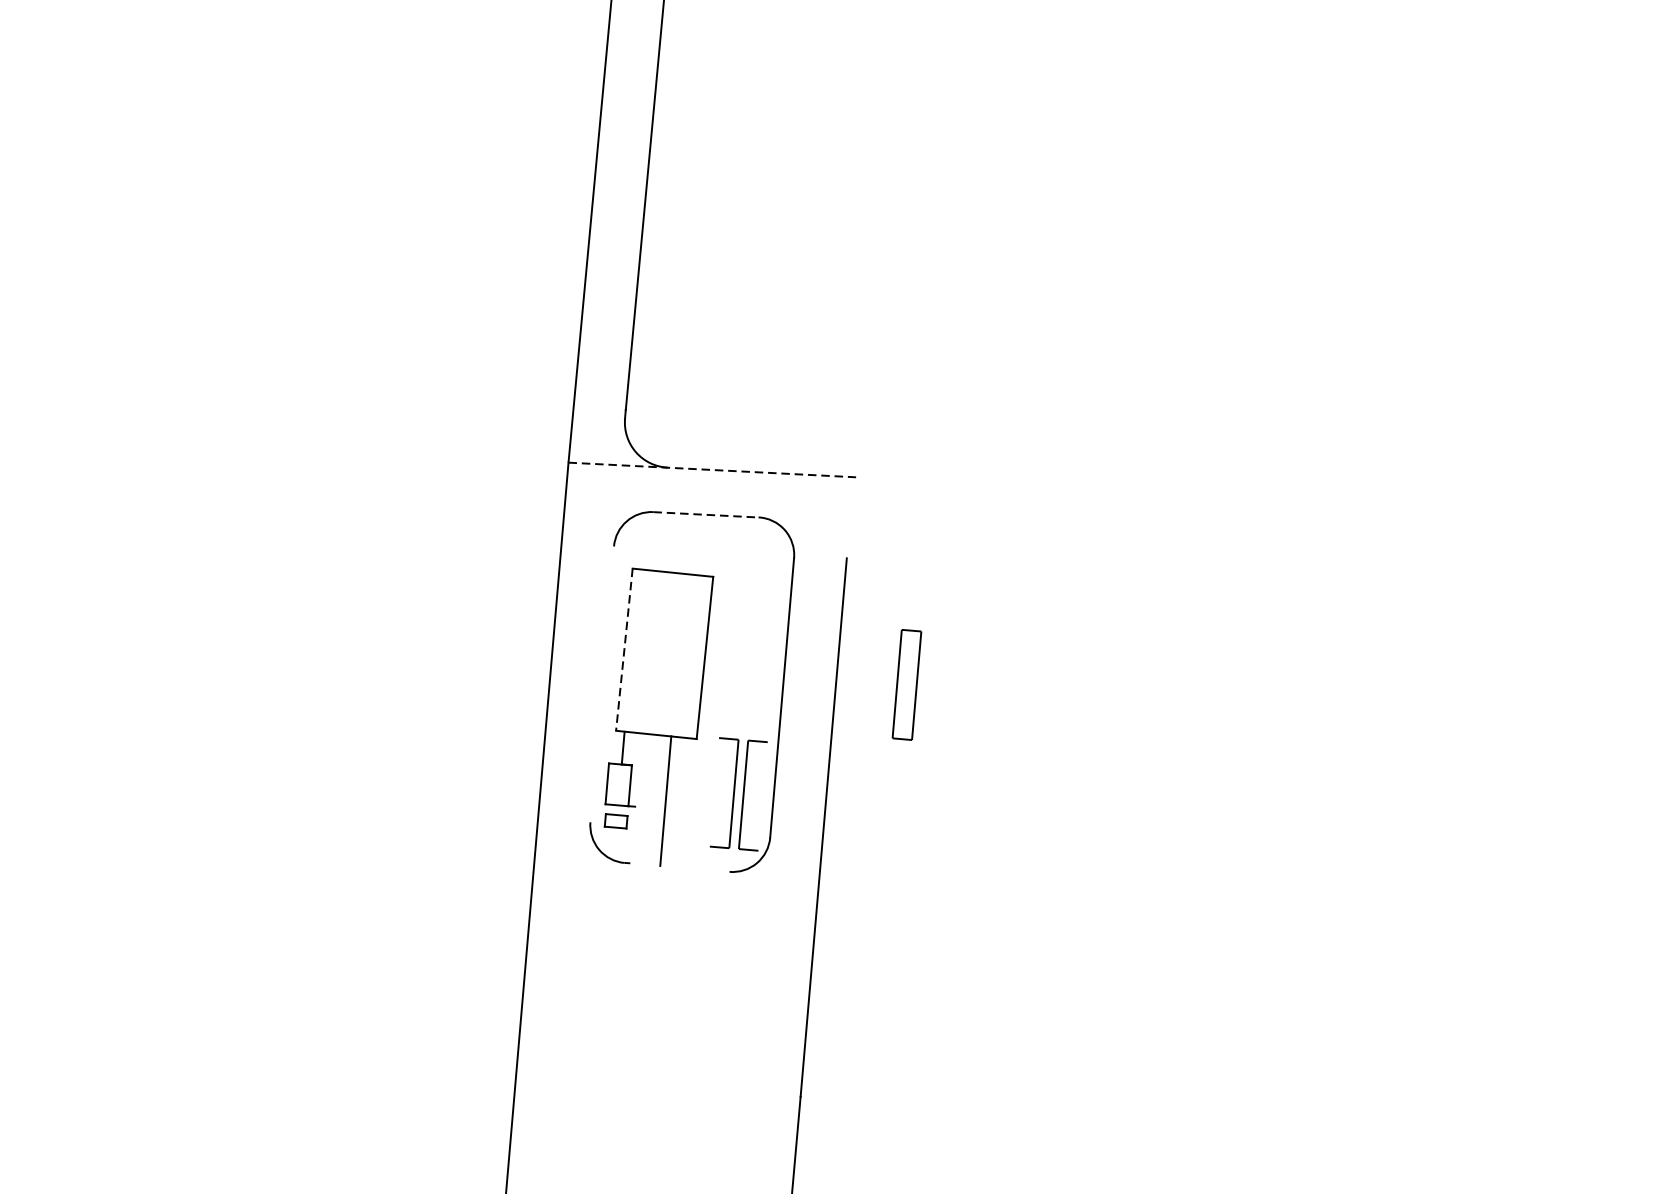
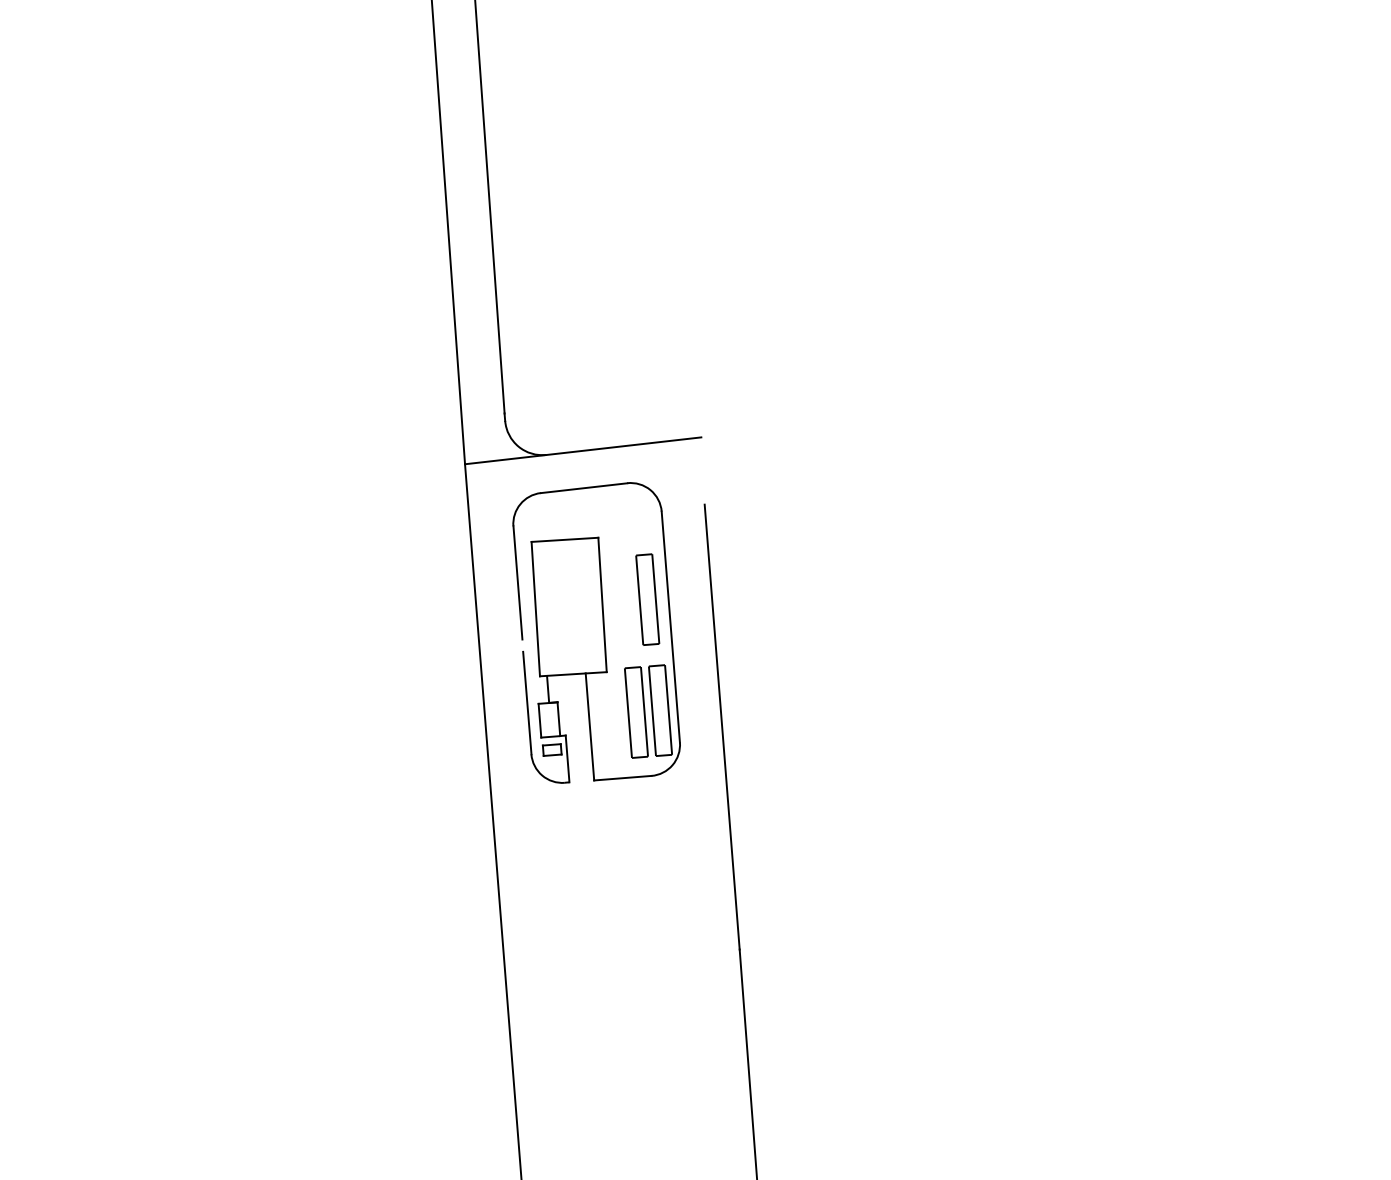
line: (712, 469) -> (583, 450), dashed -> solid
line: (706, 515) -> (584, 488), dashed -> solid
line: (607, 614) -> (517, 582), added
line: (623, 650) -> (535, 609), dashed -> solid
part: (906, 684) -> (647, 599), moved
line: (596, 759) -> (527, 702), added
line: (713, 792) -> (627, 713), added
line: (763, 795) -> (668, 709), added
line: (632, 834) -> (567, 758), added
line: (694, 868) -> (622, 777), added

